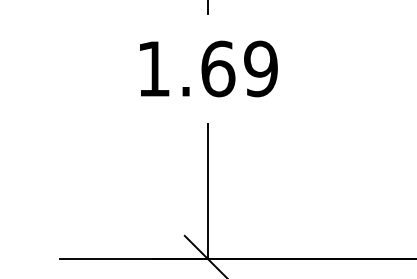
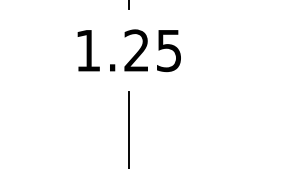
text: (239, 68) -> (152, 50), 1.69 -> 1.25

